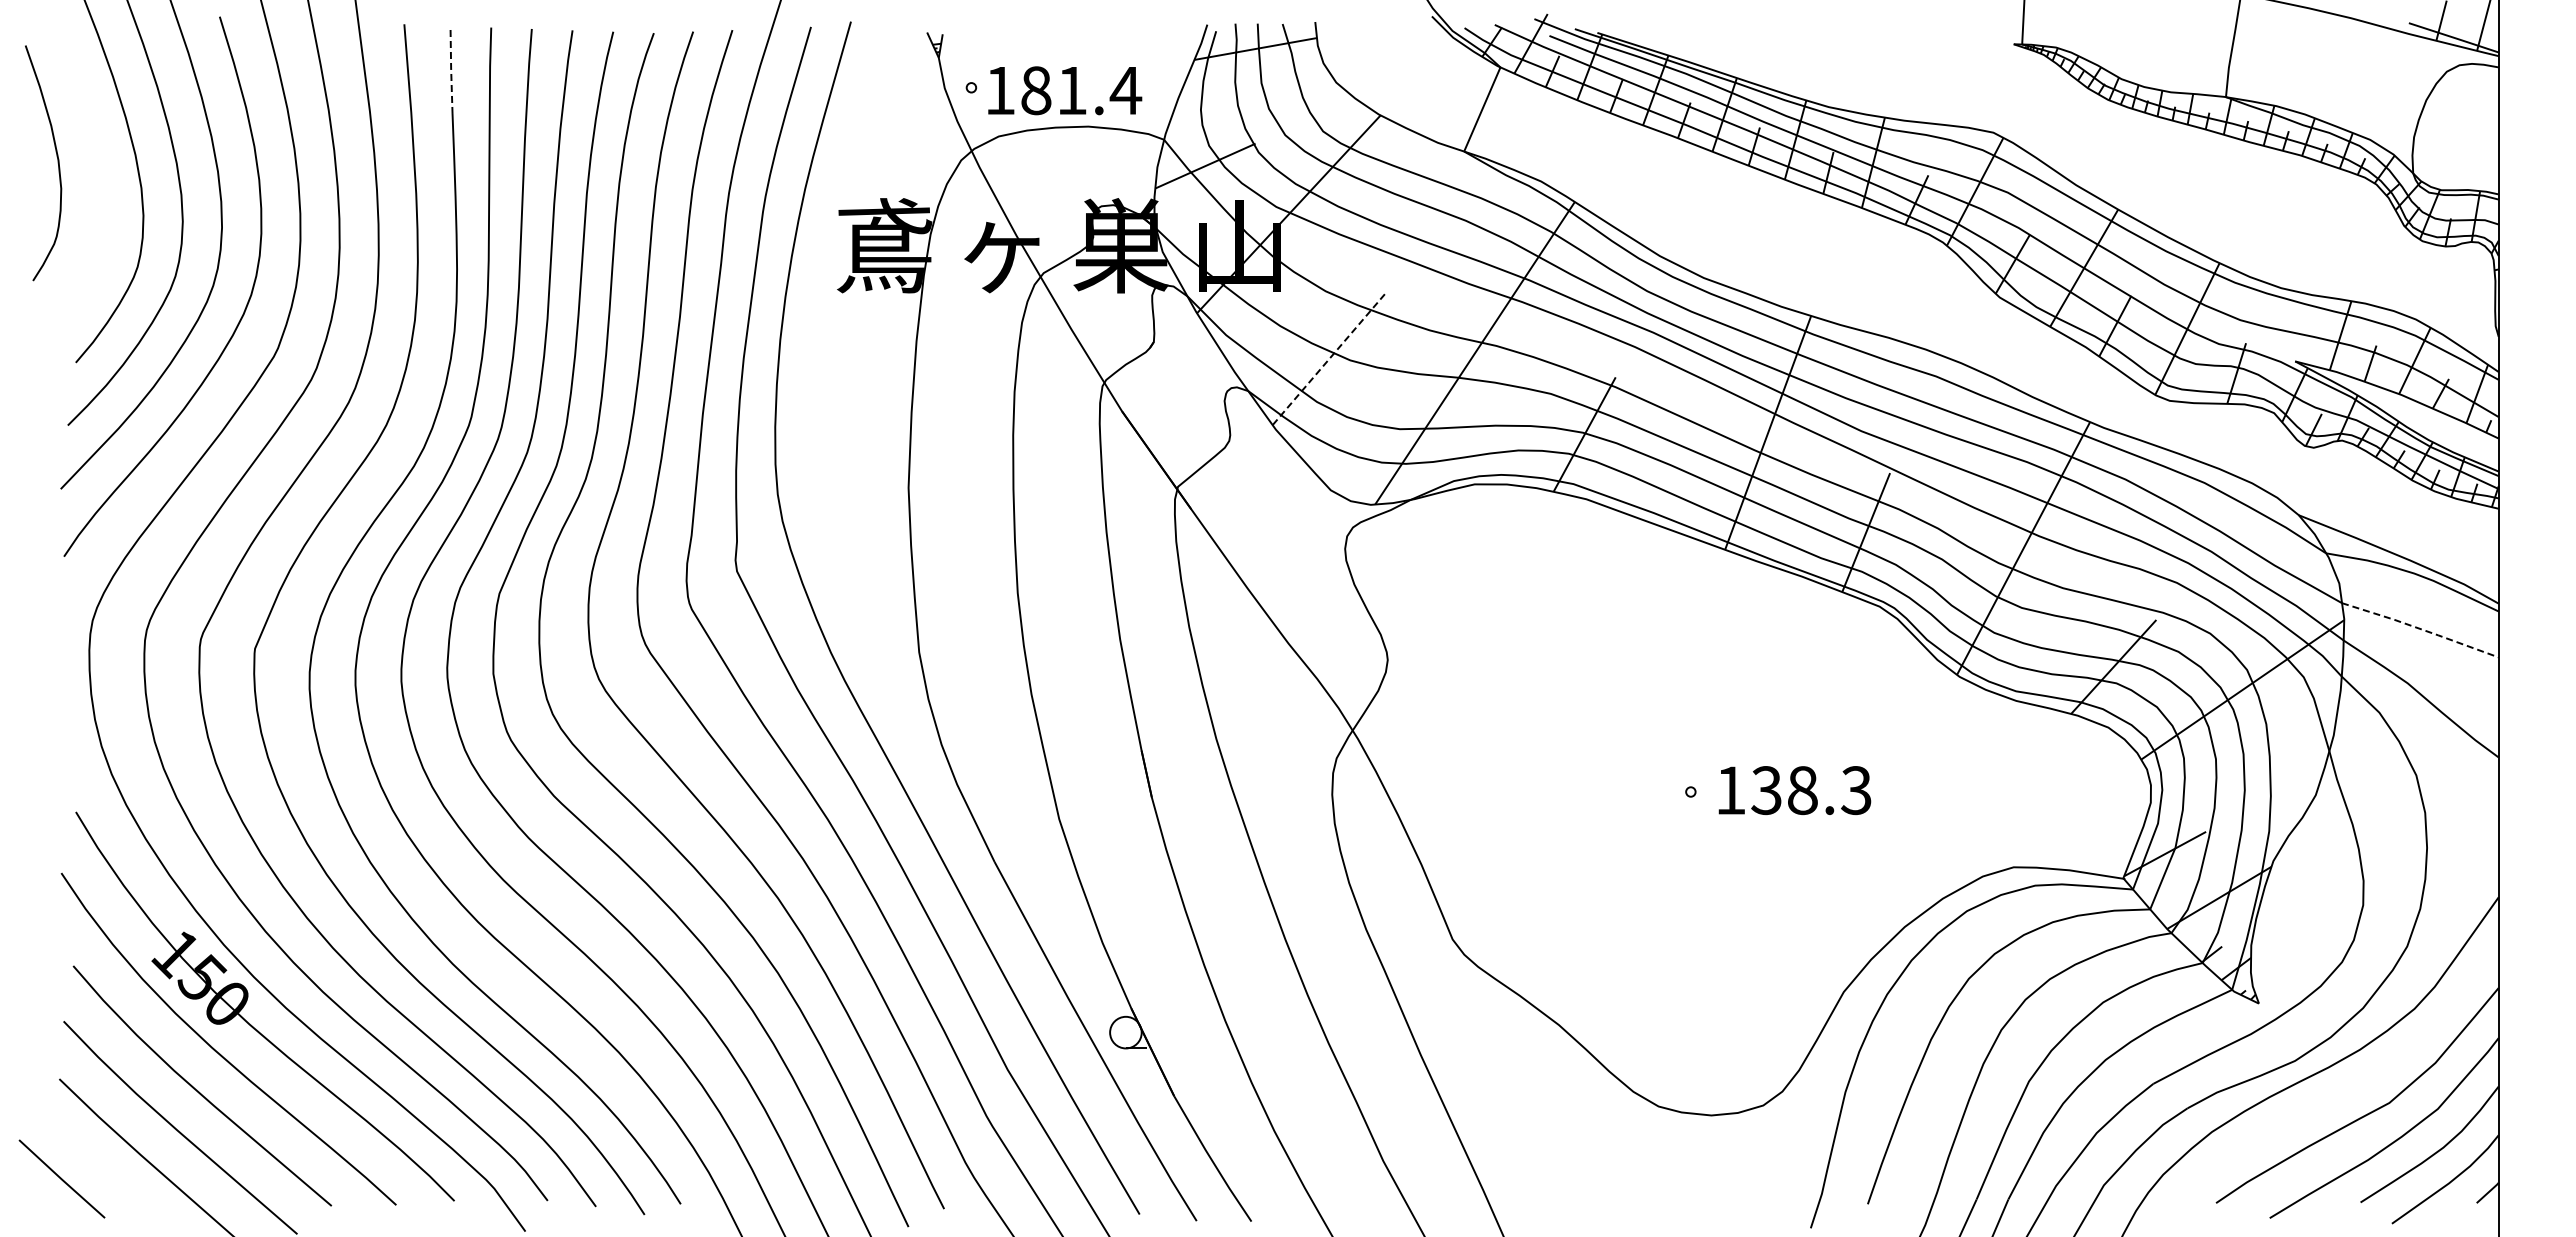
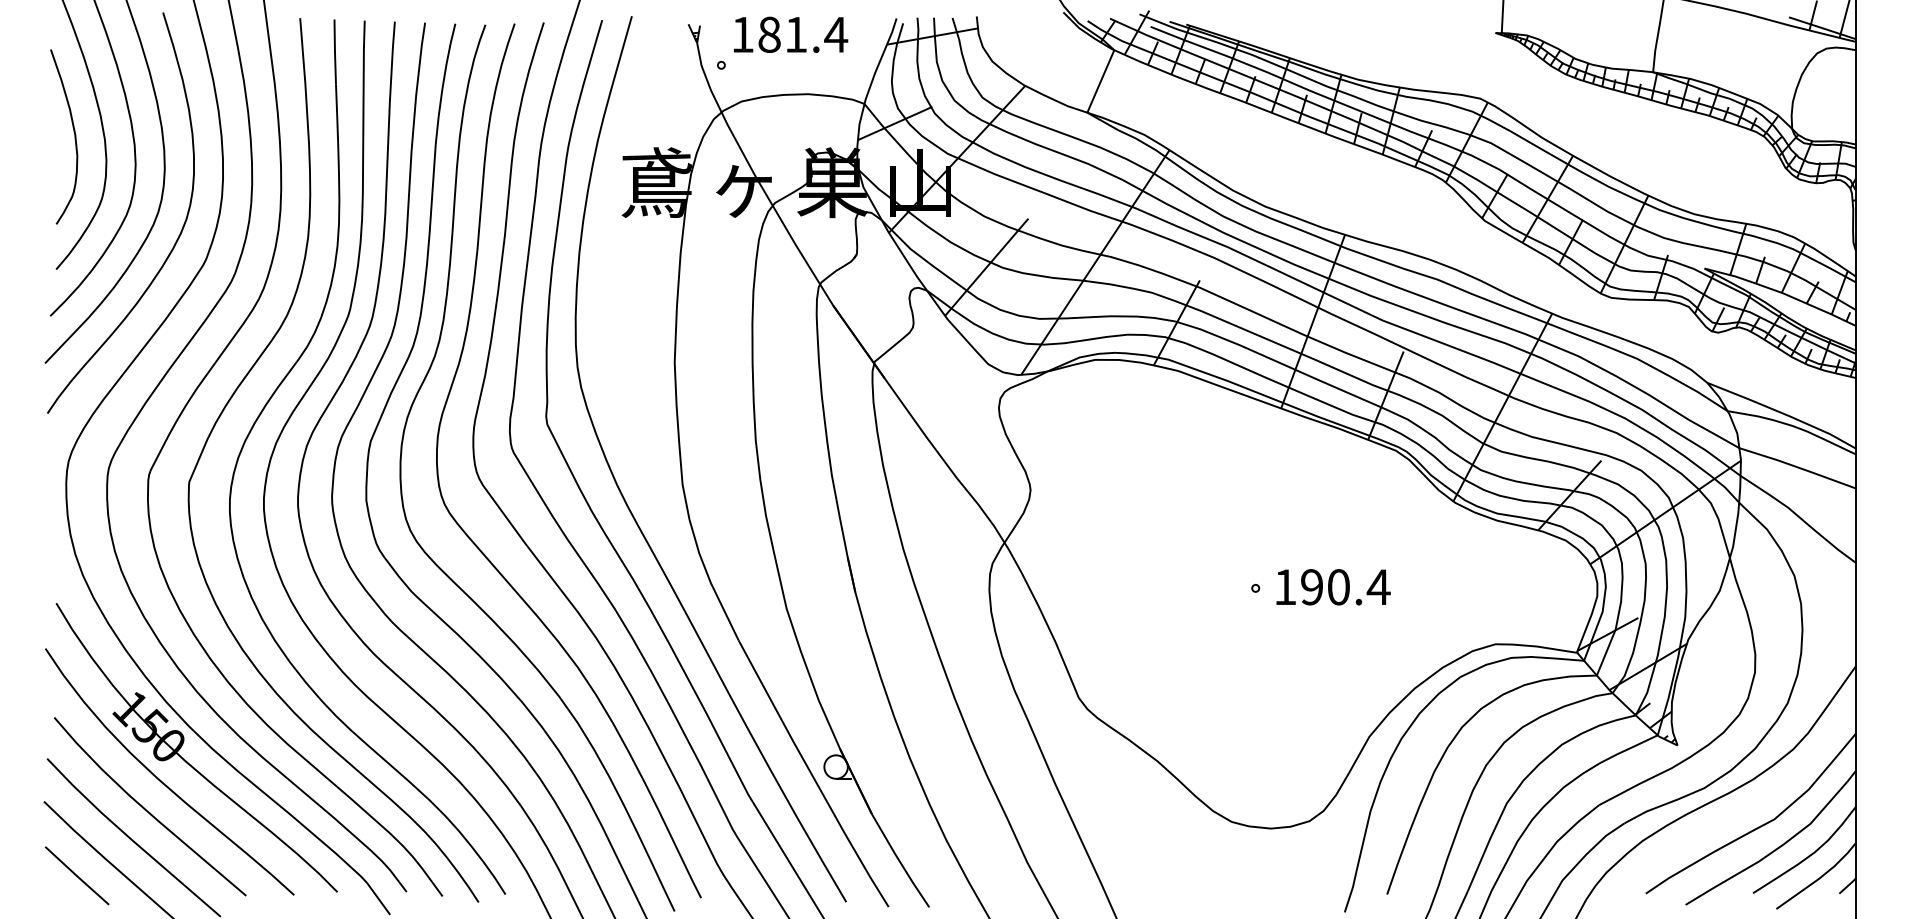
line: (451, 69) -> (335, 51), dashed -> solid
text: (1065, 90) -> (791, 34), moved
curve: (57, 163) -> (74, 137), moved
line: (1328, 360) -> (986, 267), dashed -> solid
line: (2421, 629) -> (1798, 467), dashed -> solid
text: (1811, 790) -> (1345, 587), 138.3 -> 190.4
line: (61, 1178) -> (76, 875), moved

